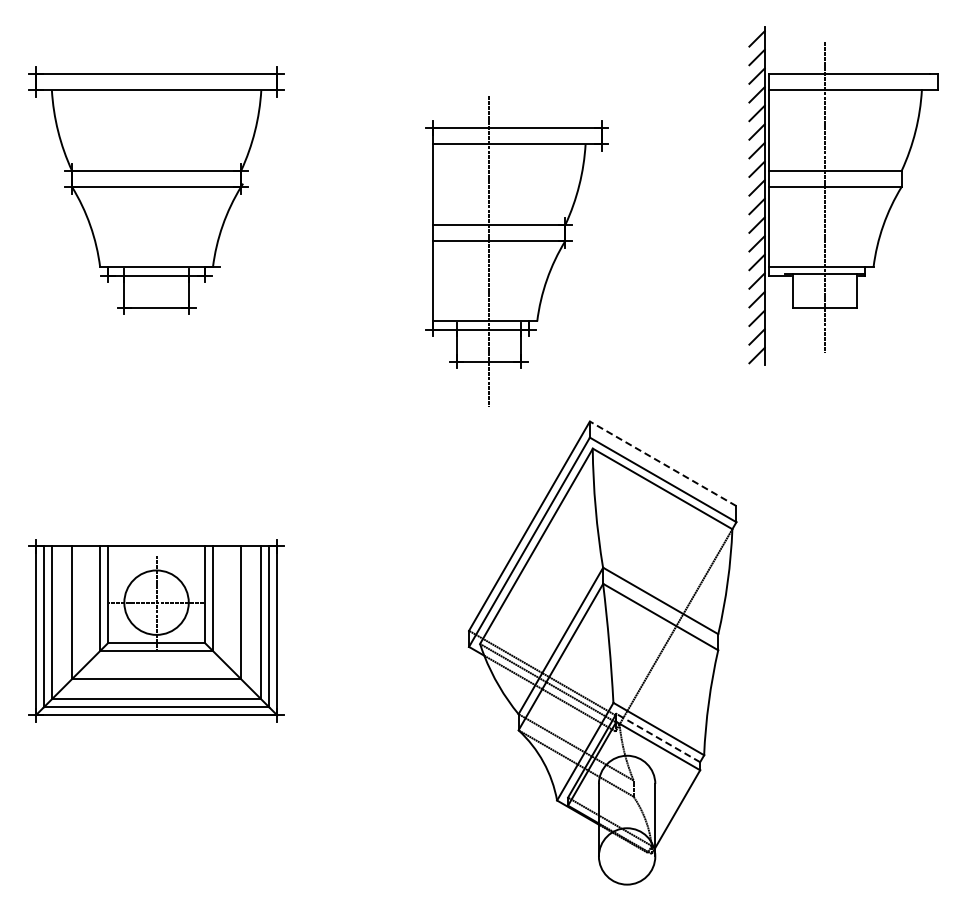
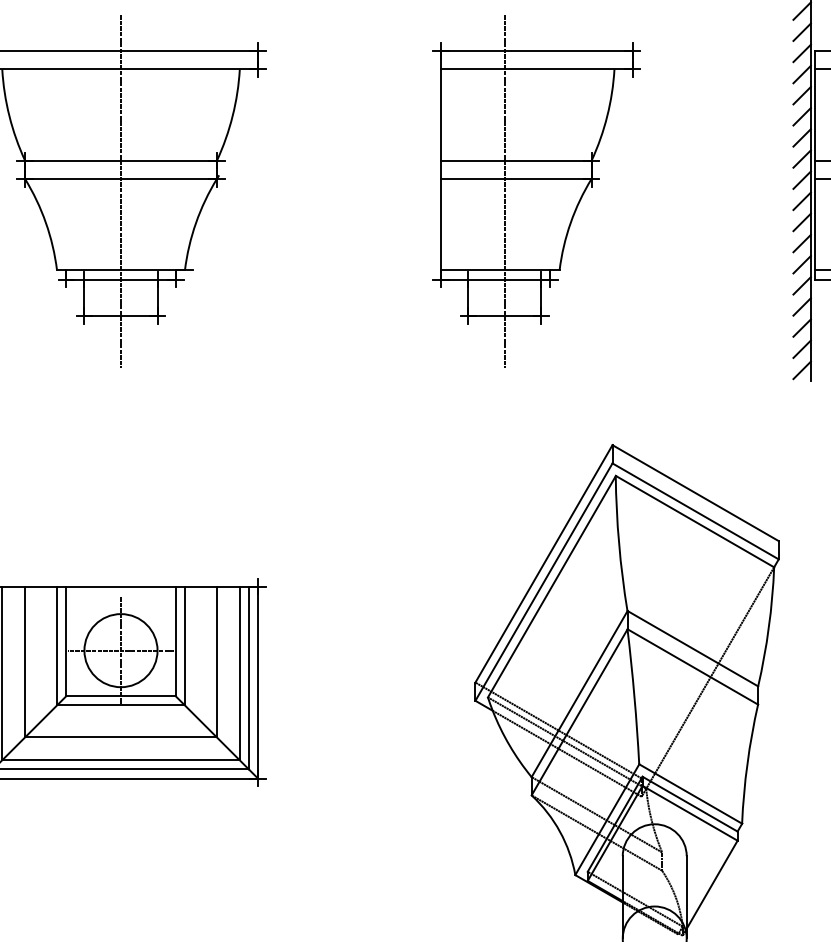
line: (156, 197) -> (120, 191), added
part: (516, 251) -> (536, 191), moved
line: (663, 463) -> (696, 492), dashed -> solid
line: (657, 737) -> (689, 803), dashed -> solid

